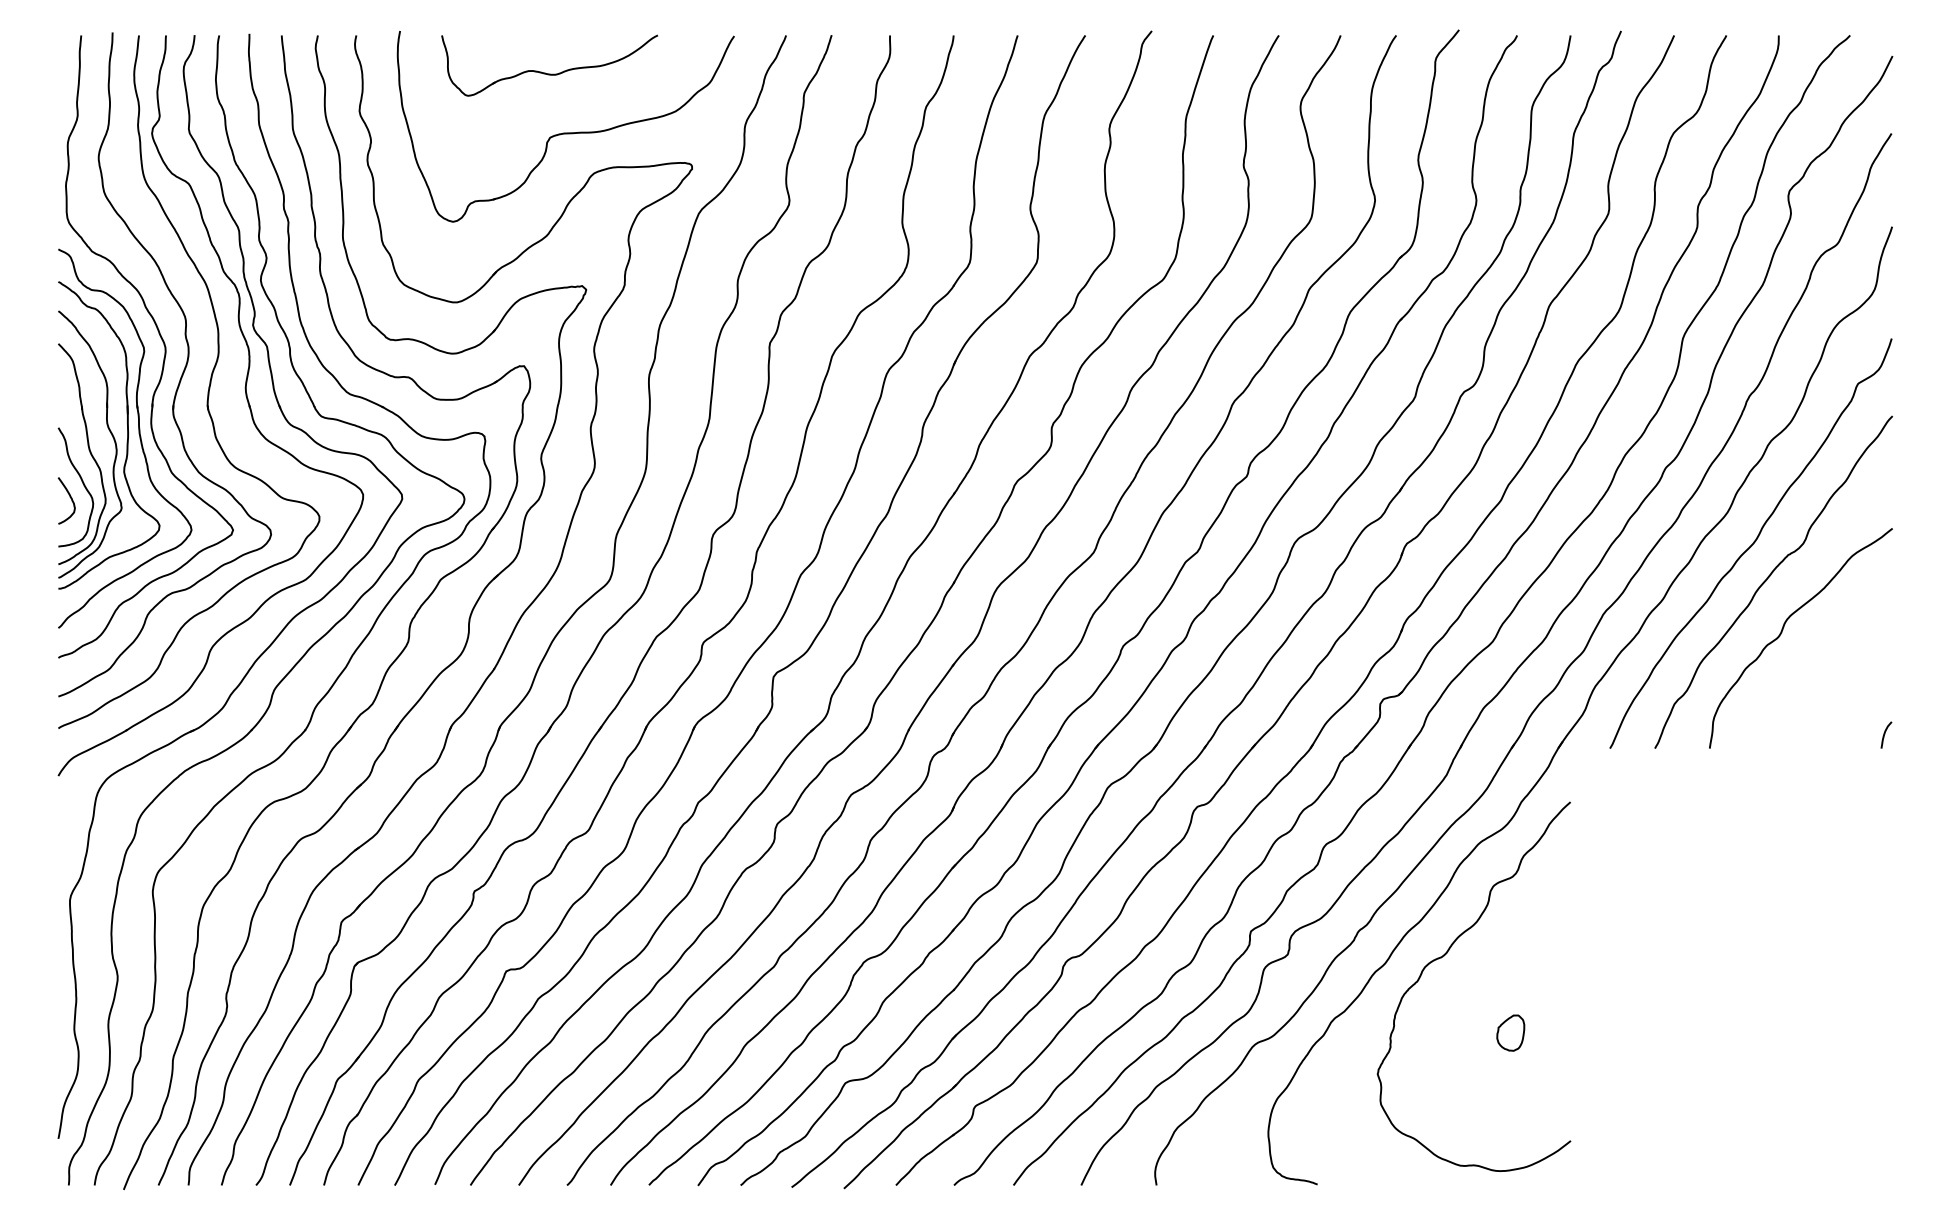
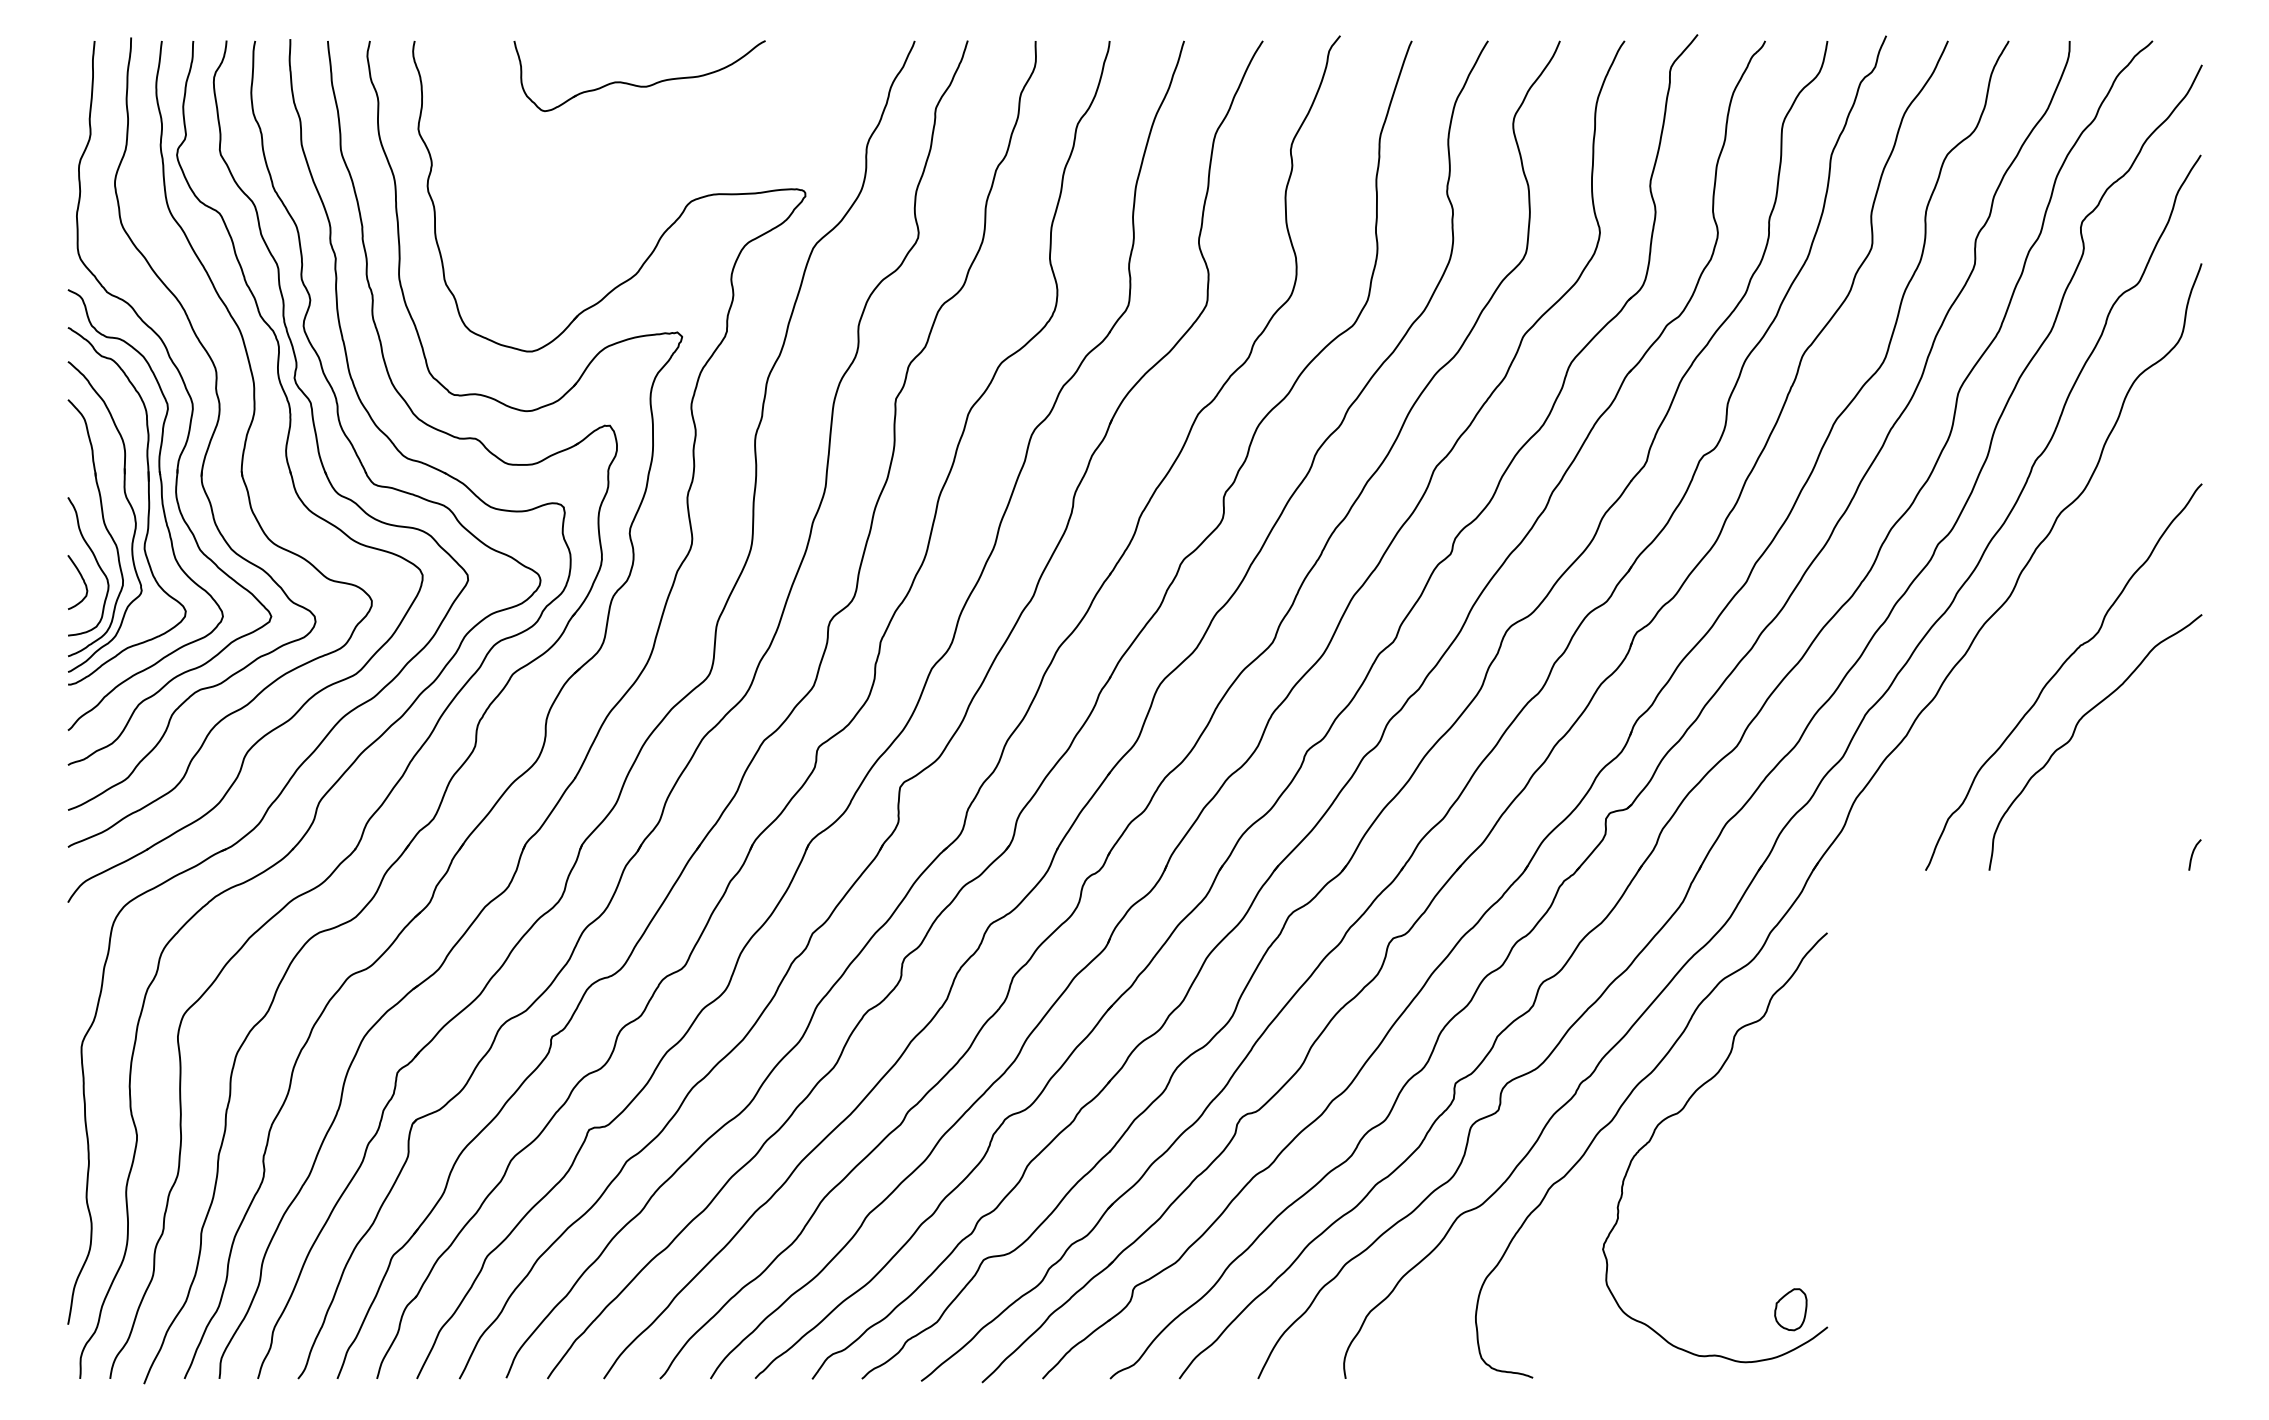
part: (565, 133) -> (658, 154), removed
curve: (1751, 543) -> (2038, 632), removed
part: (1510, 1032) -> (1790, 1309), moved

